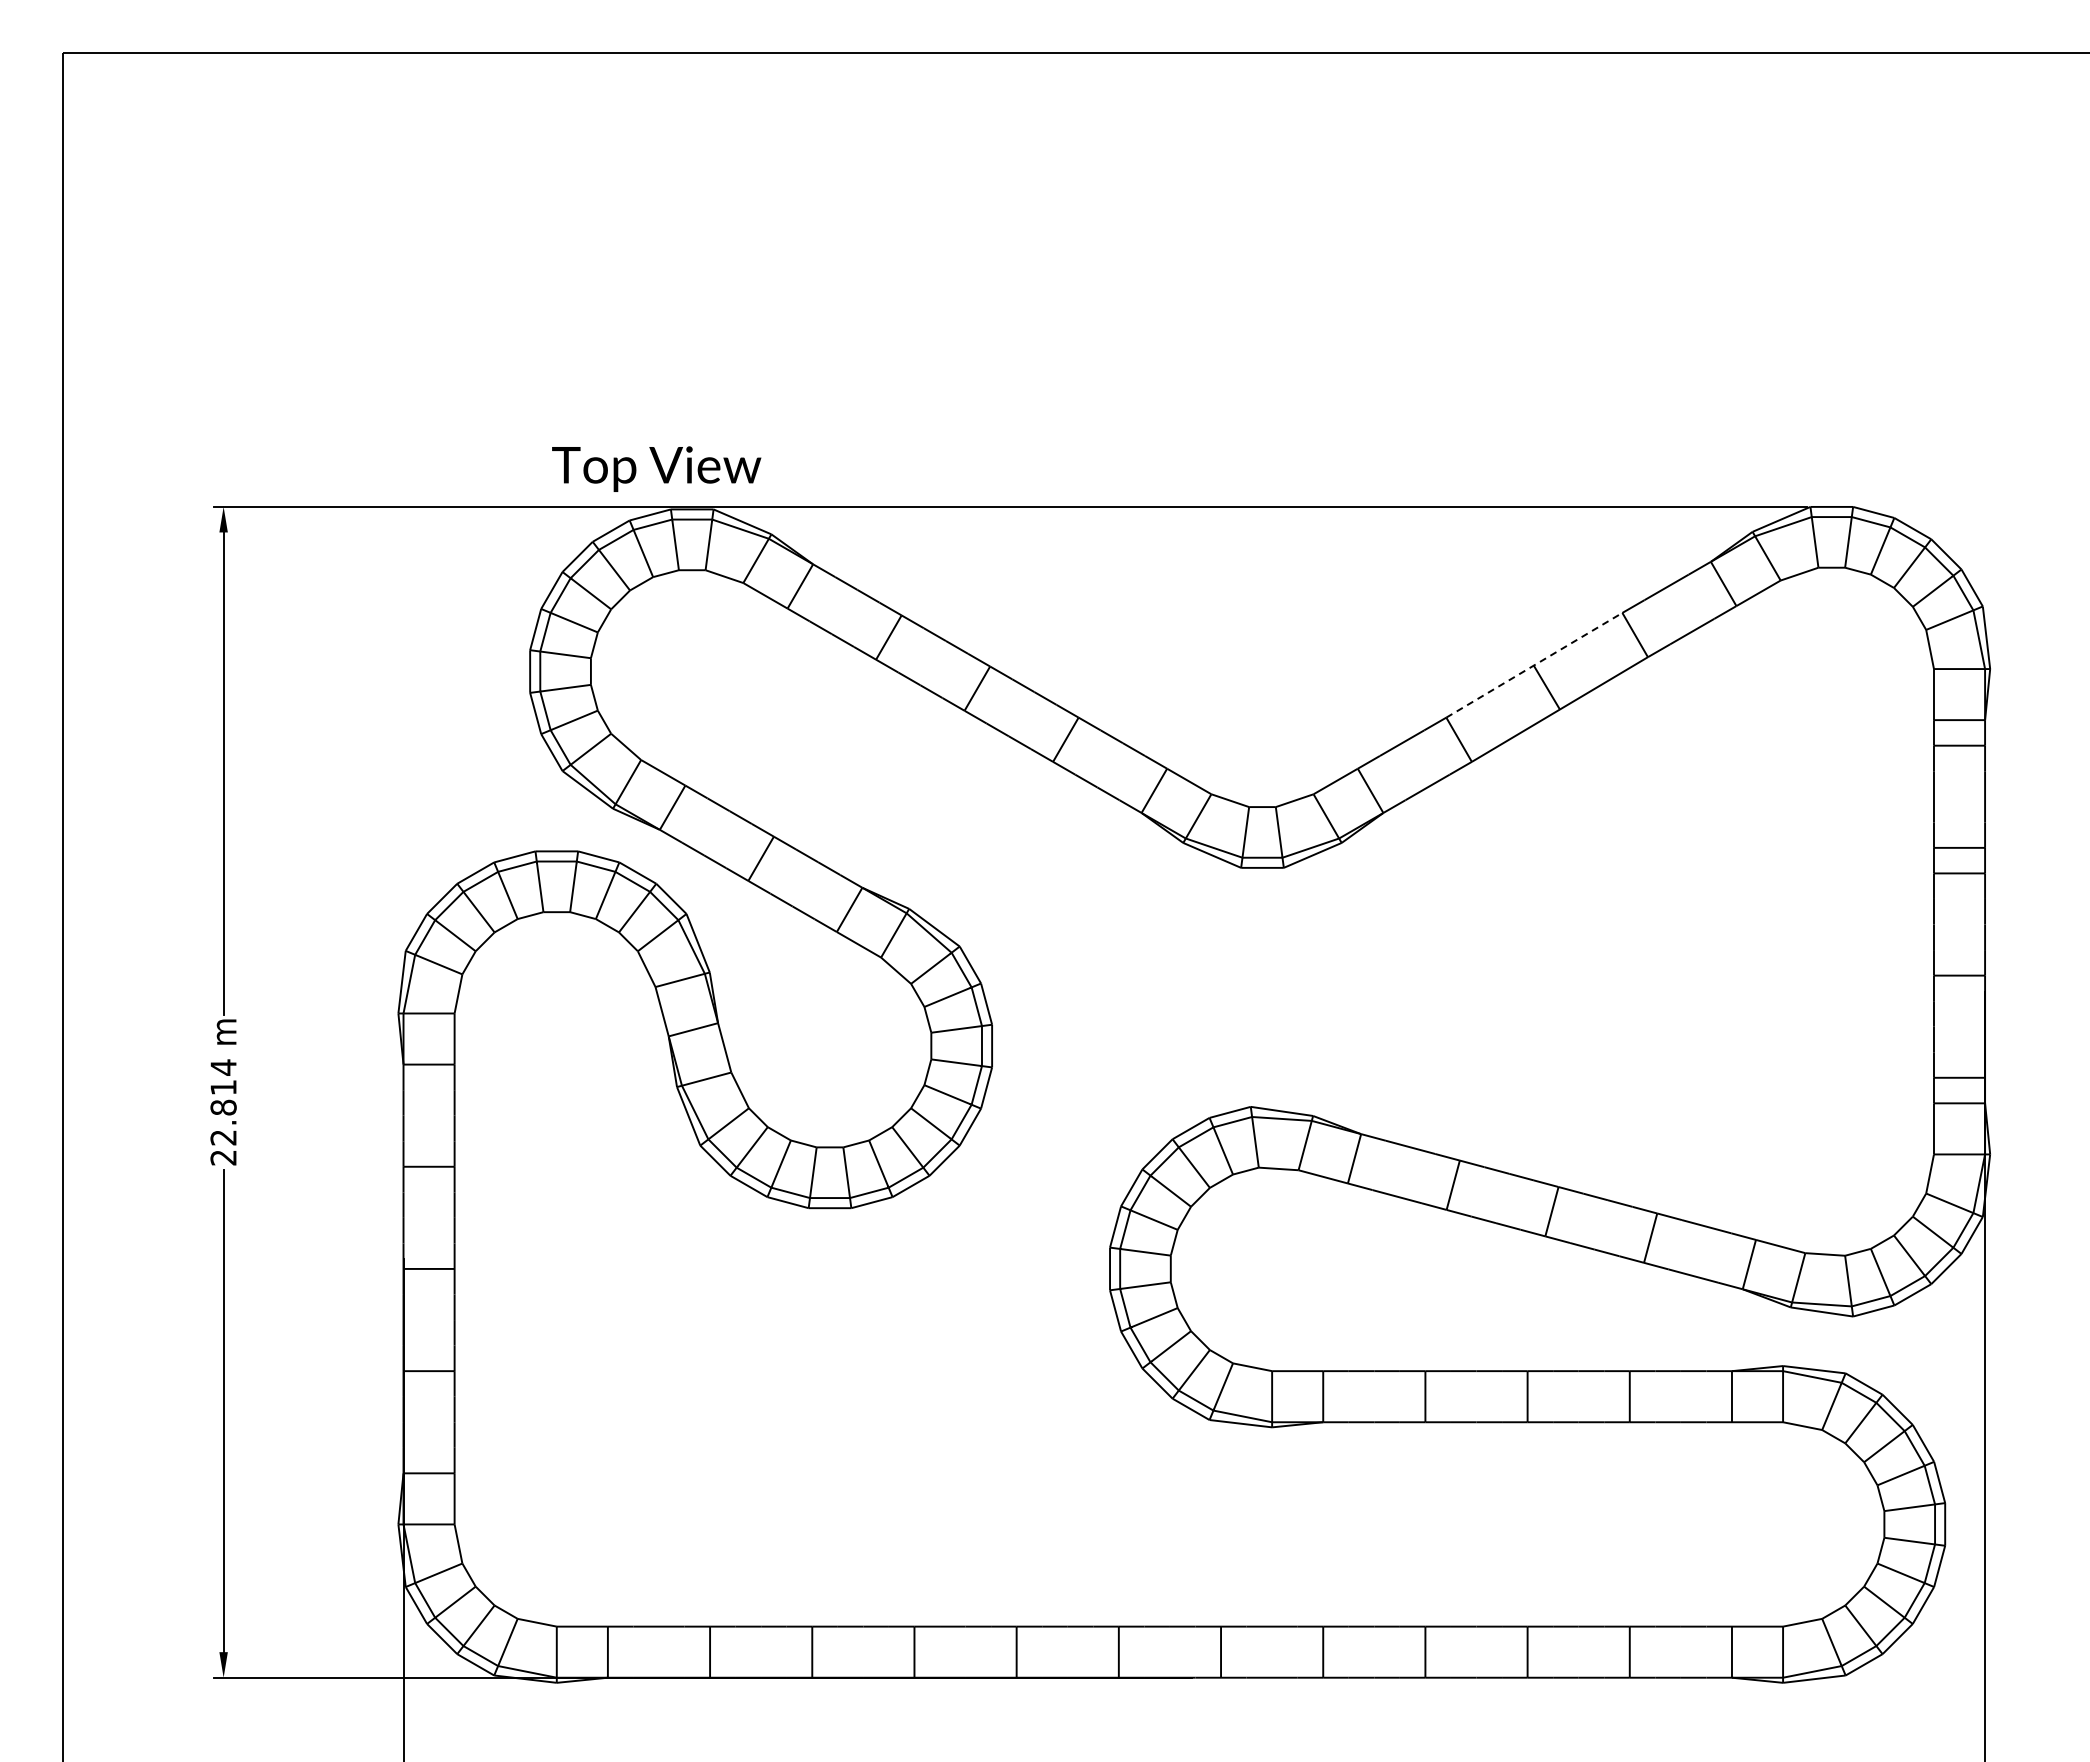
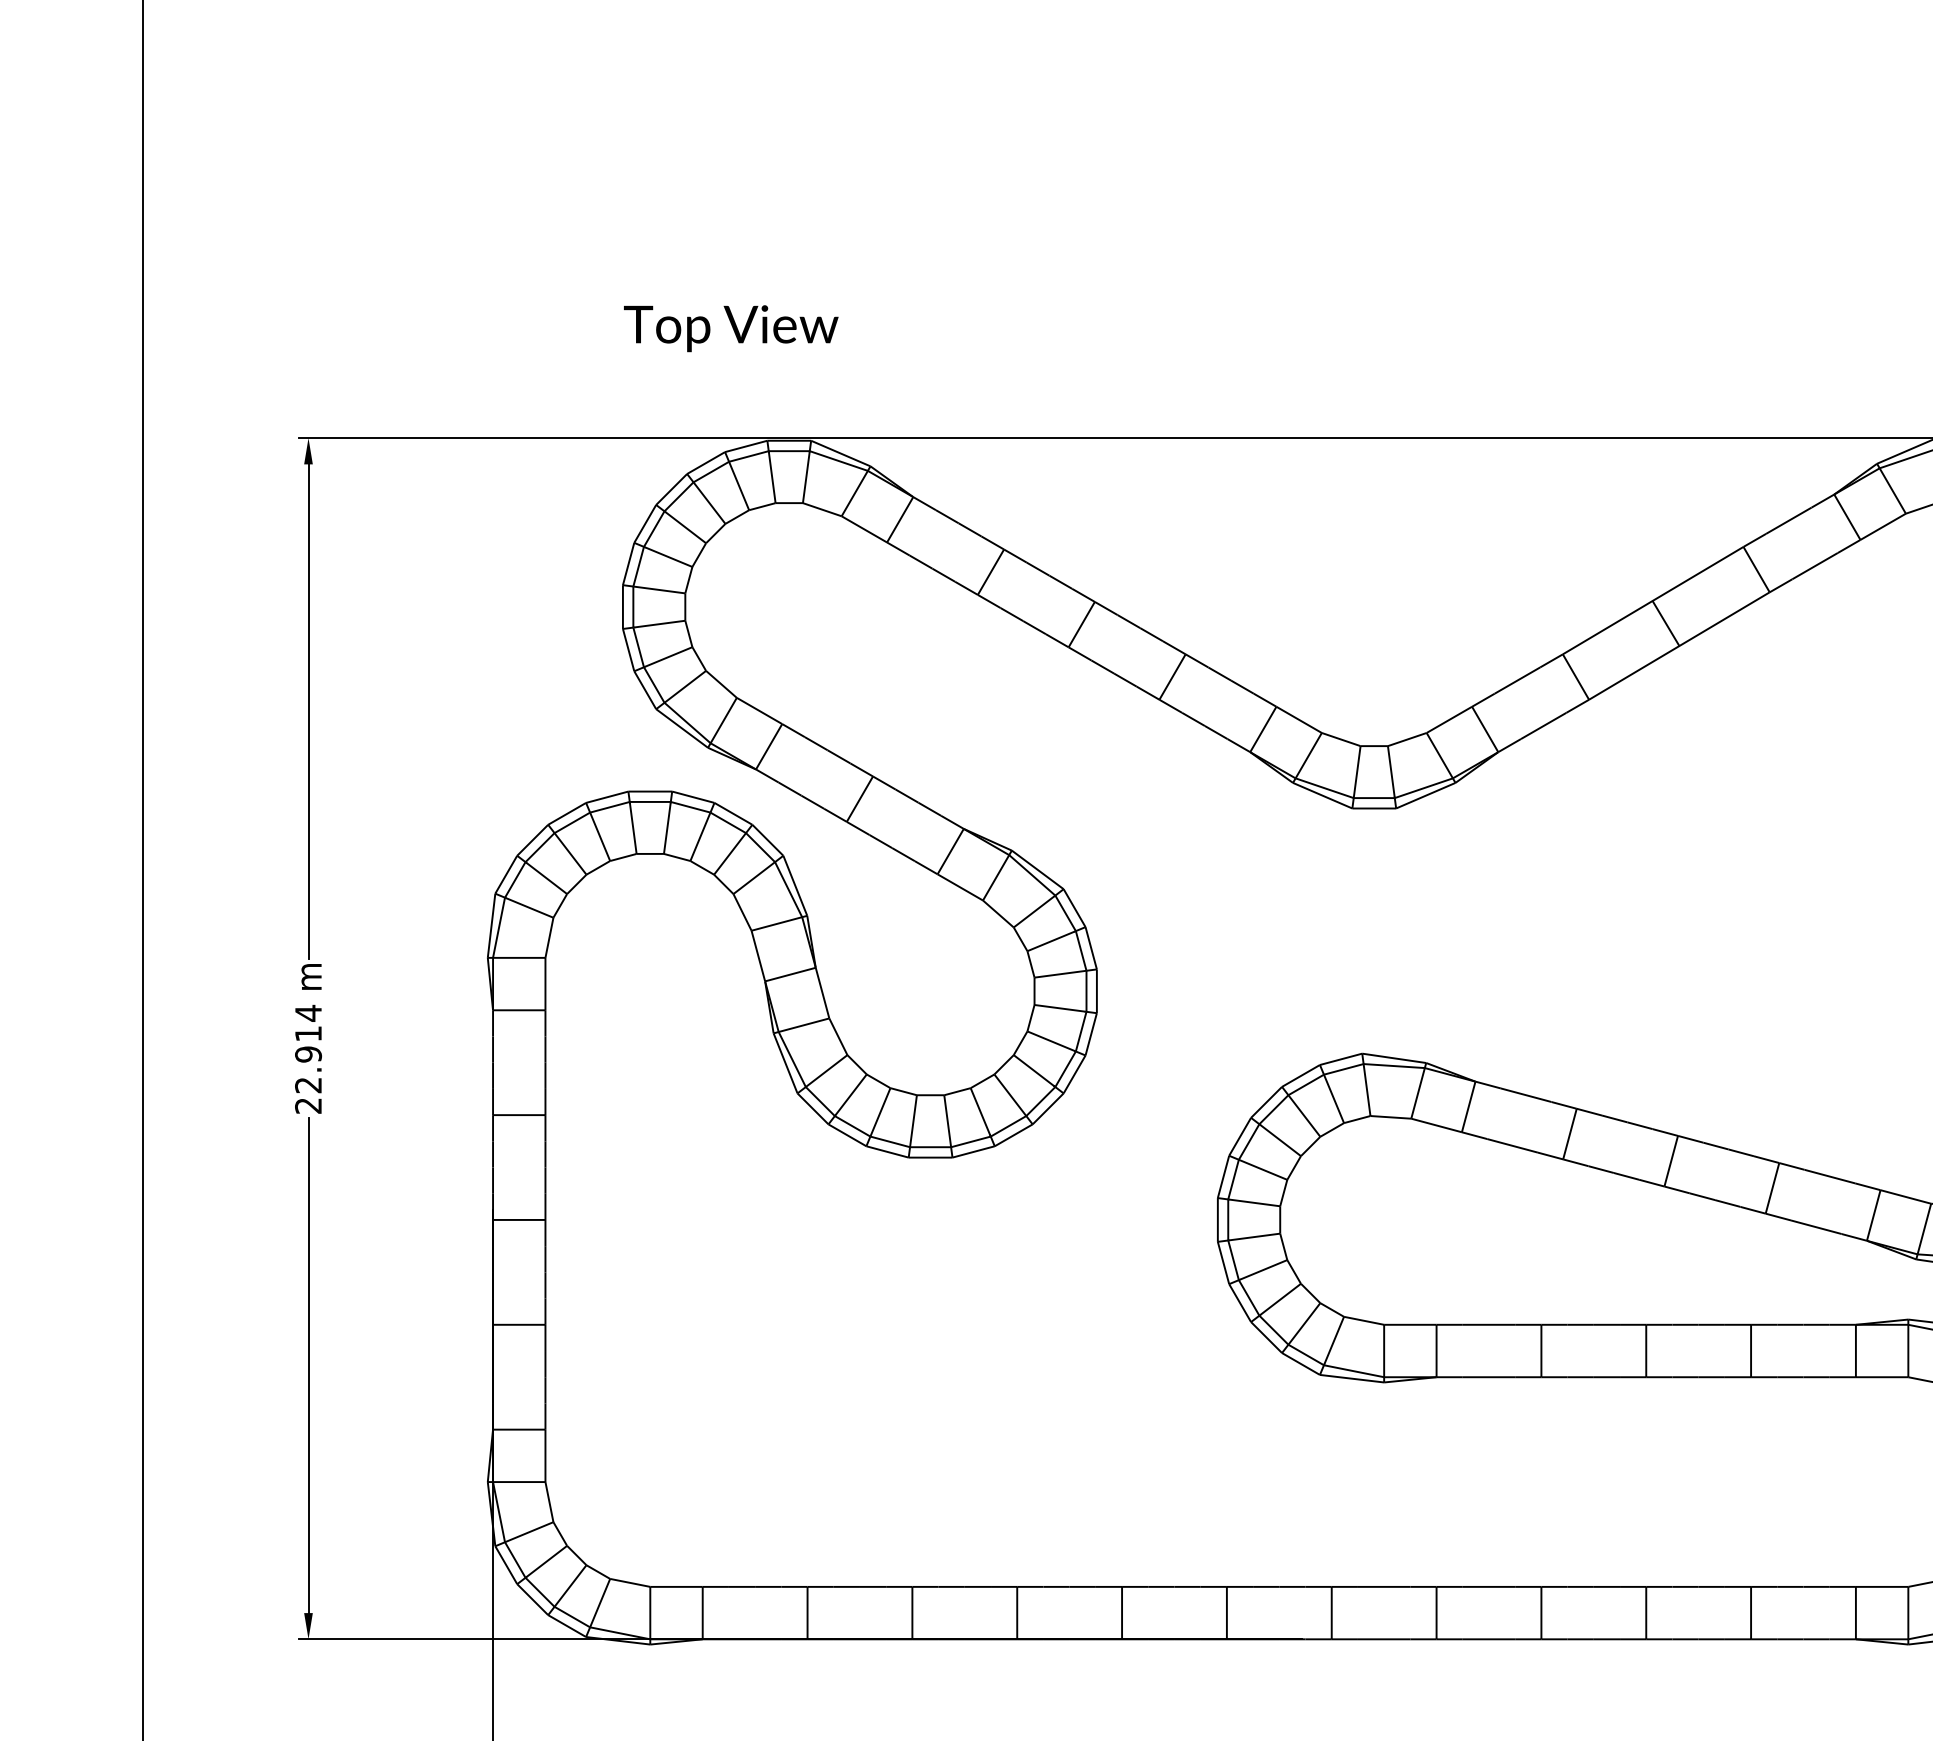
text: (656, 468) -> (731, 327), moved
line: (1534, 665) -> (1653, 600), dashed -> solid
text: (223, 1107) -> (308, 1054), 22.814 -> 22.914

